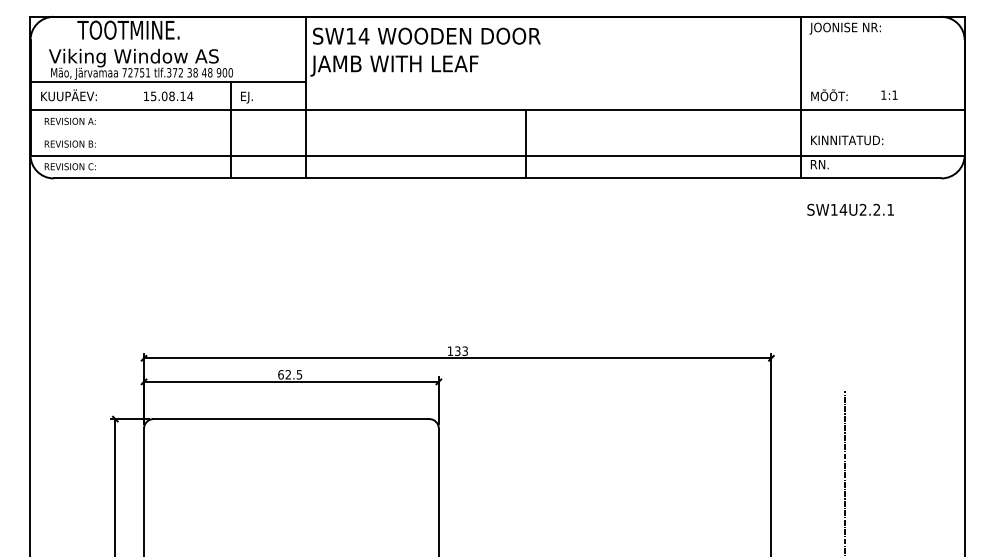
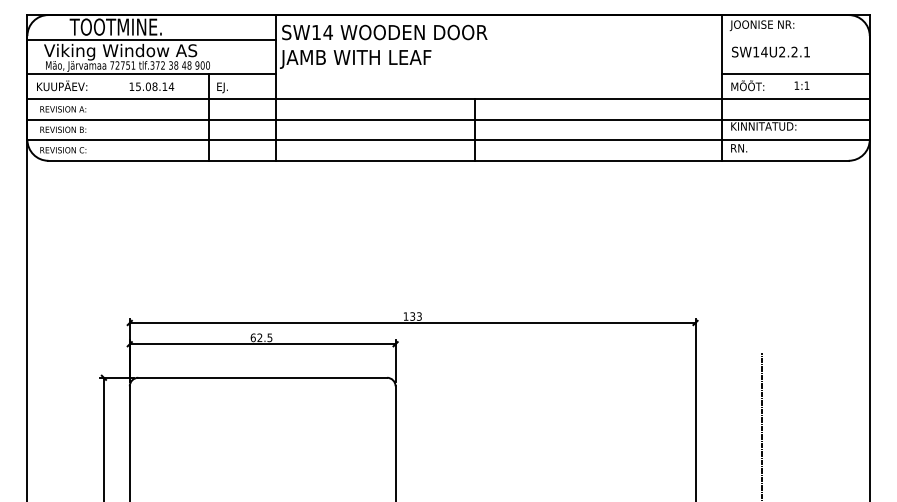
line: (168, 45) -> (151, 40), added
line: (882, 82) -> (795, 74), added
line: (497, 132) -> (448, 119), added
text: (850, 209) -> (770, 51), moved

